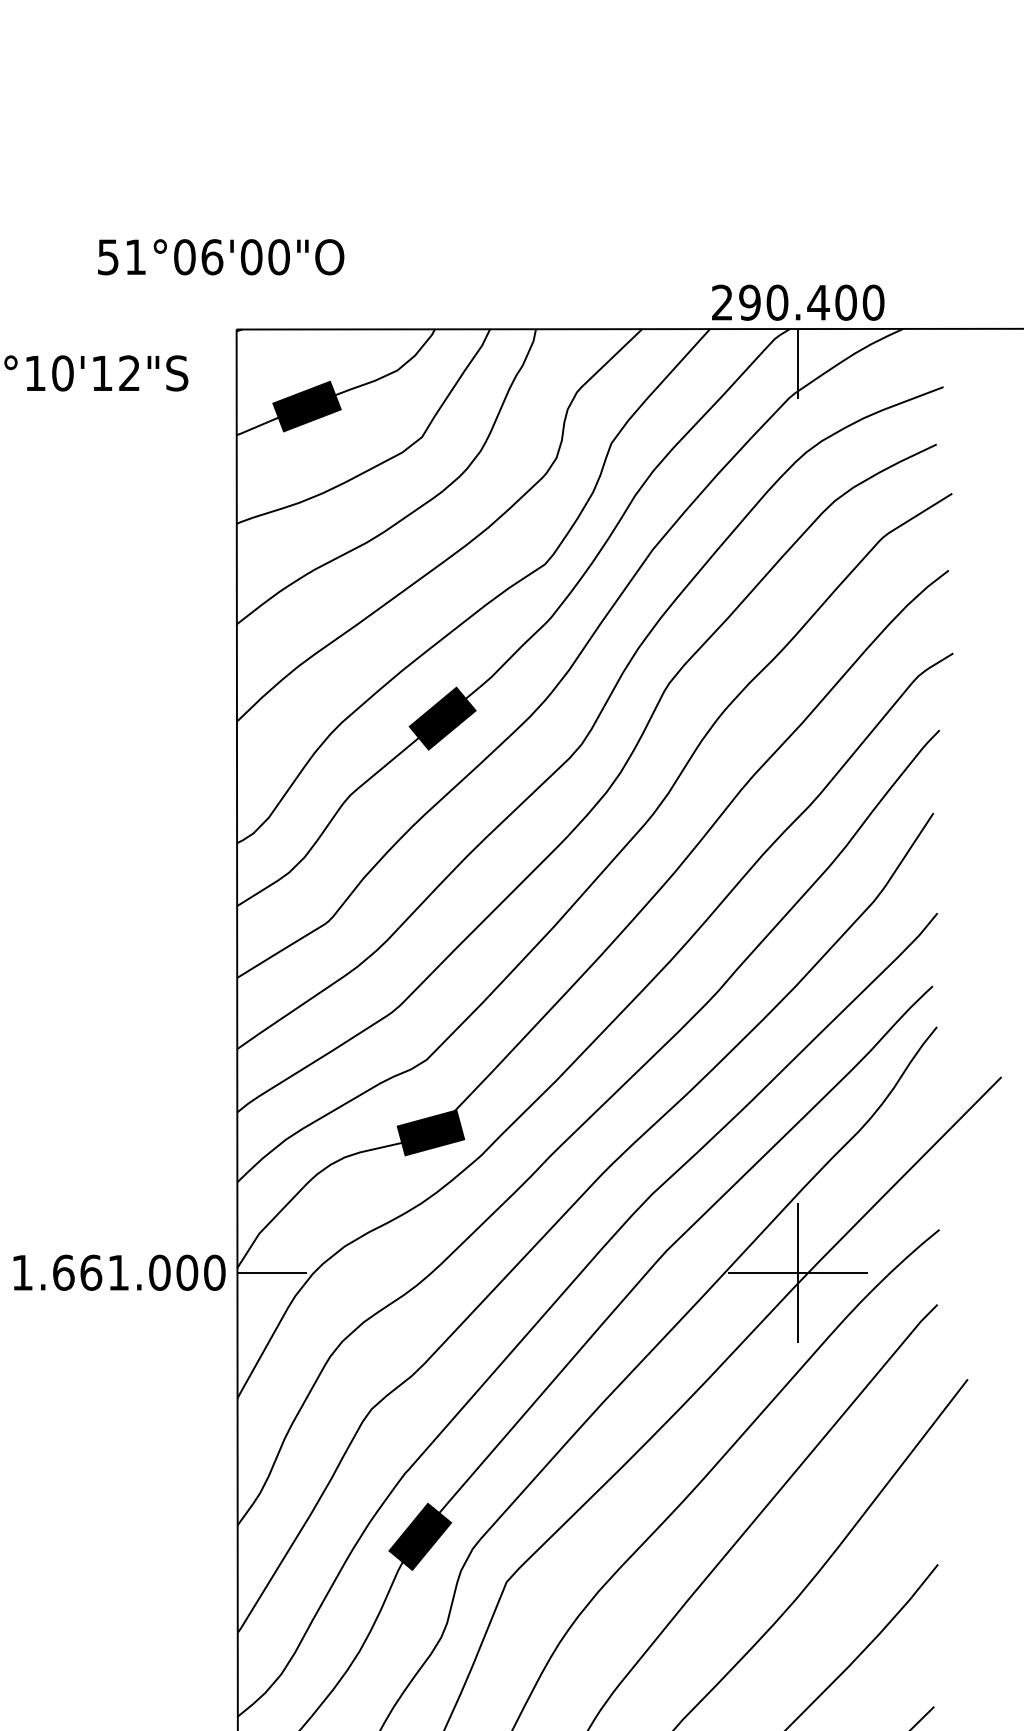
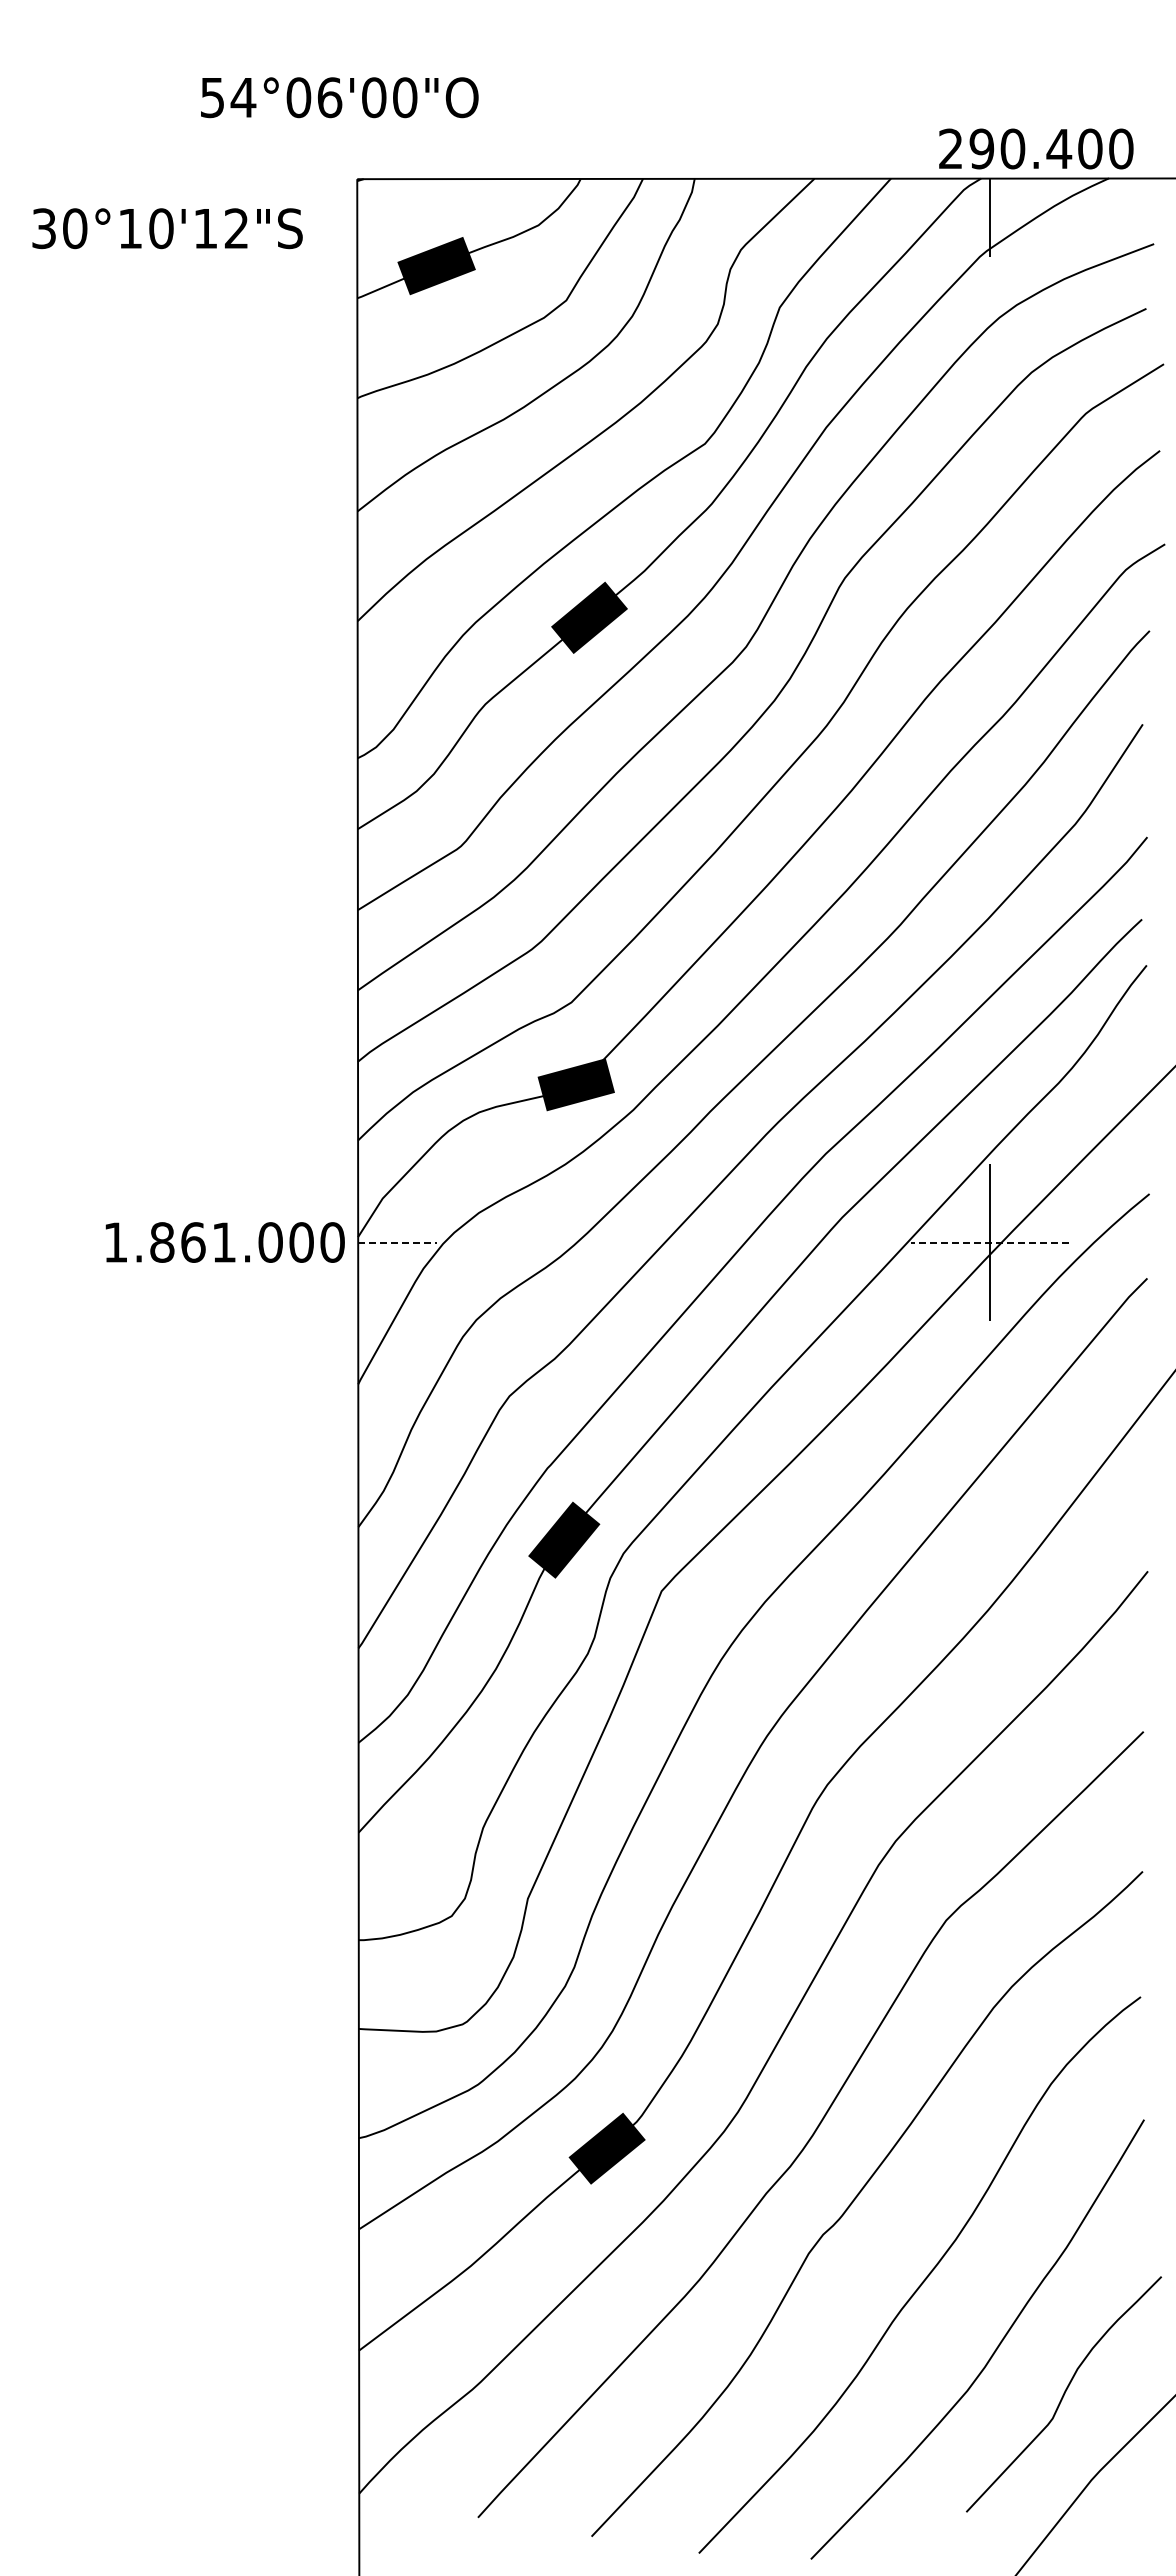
text: (135, 257) -> (243, 97), 51°06'00"O -> 54°06'00"O
text: (798, 302) -> (1036, 148), moved
text: (63, 1272) -> (162, 1242), 1.661.000 -> 1.861.000
line: (273, 1272) -> (398, 1242), solid -> dashed
line: (798, 1272) -> (990, 1242), solid -> dashed

